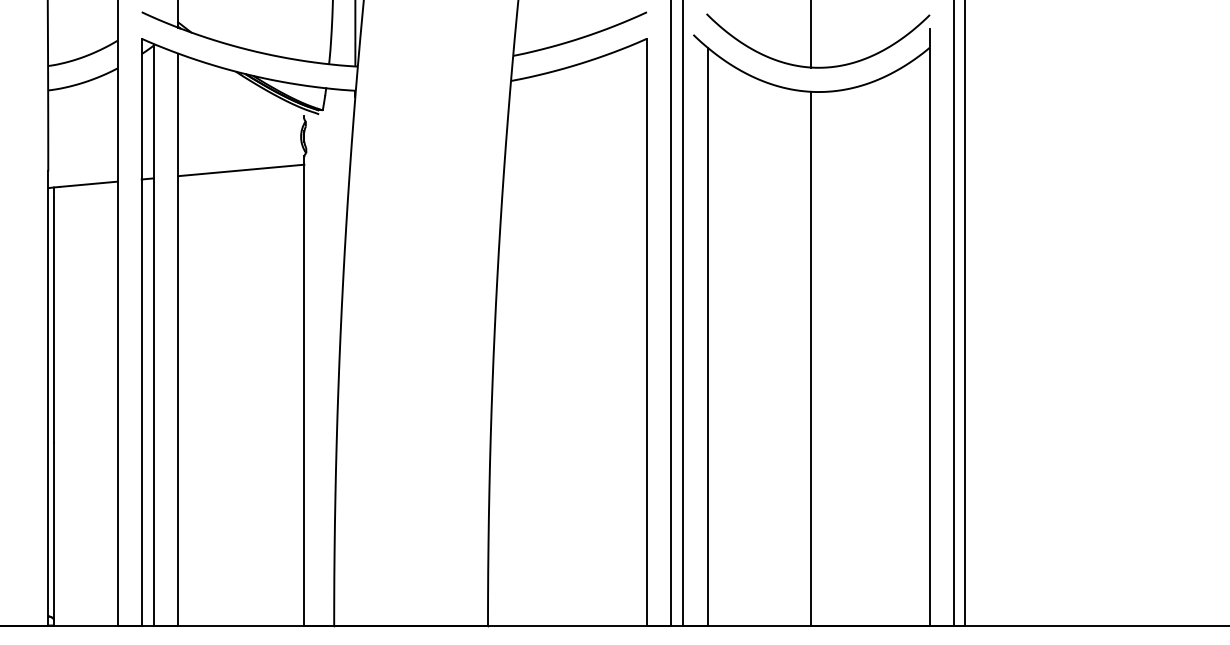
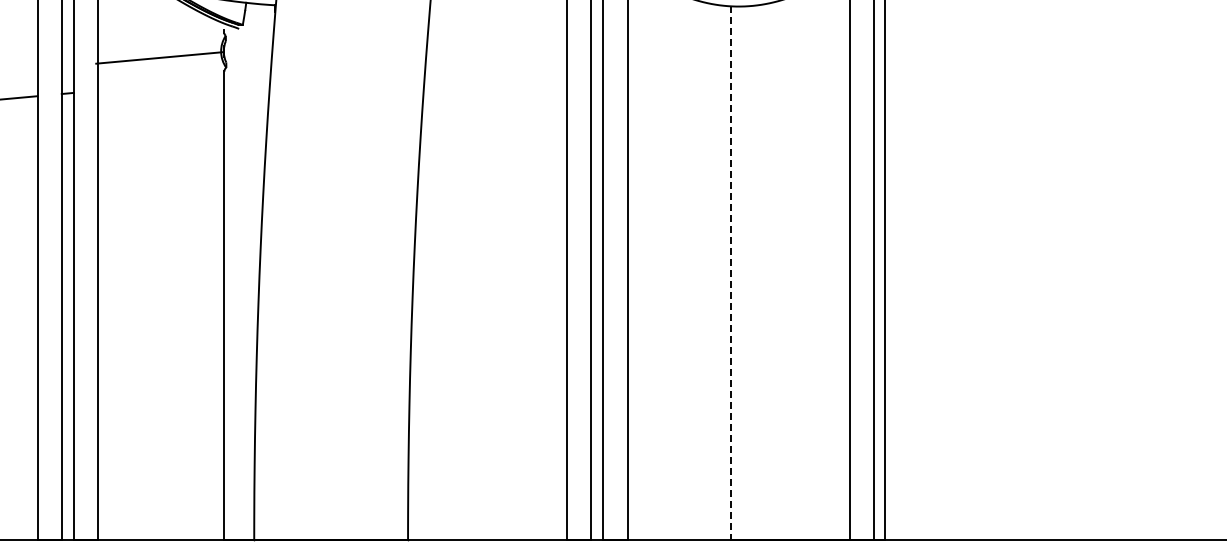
line: (241, 170) -> (159, 58), moved
line: (810, 358) -> (730, 273), solid -> dashed

